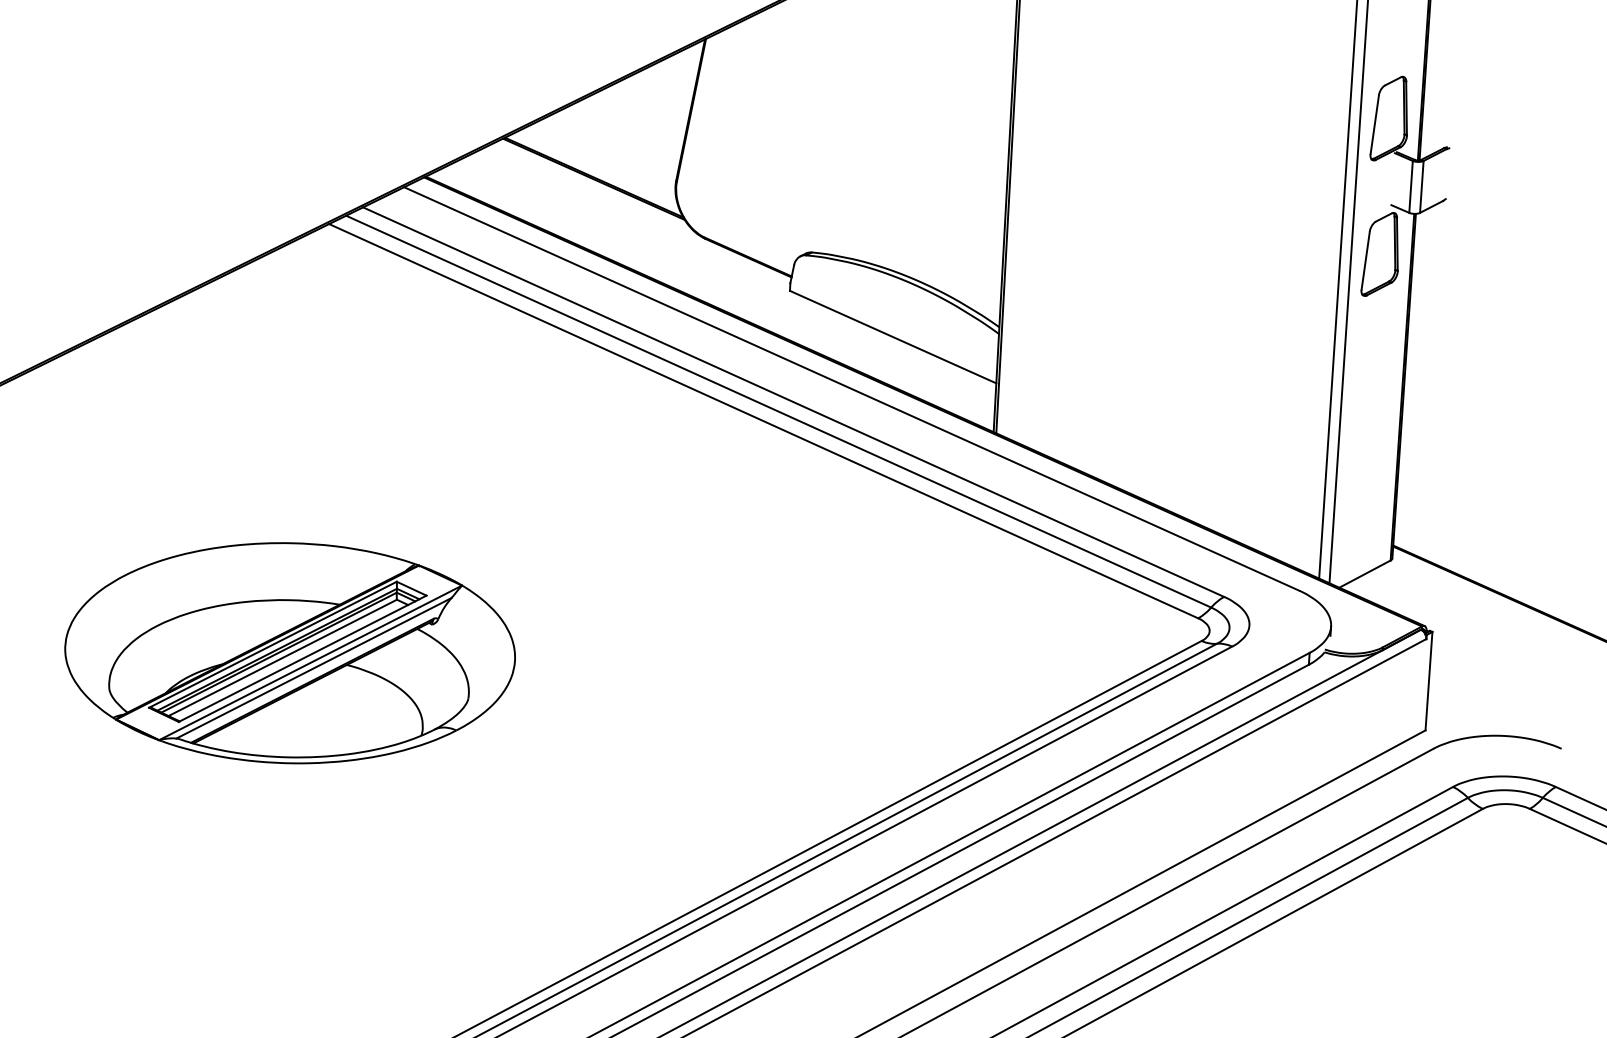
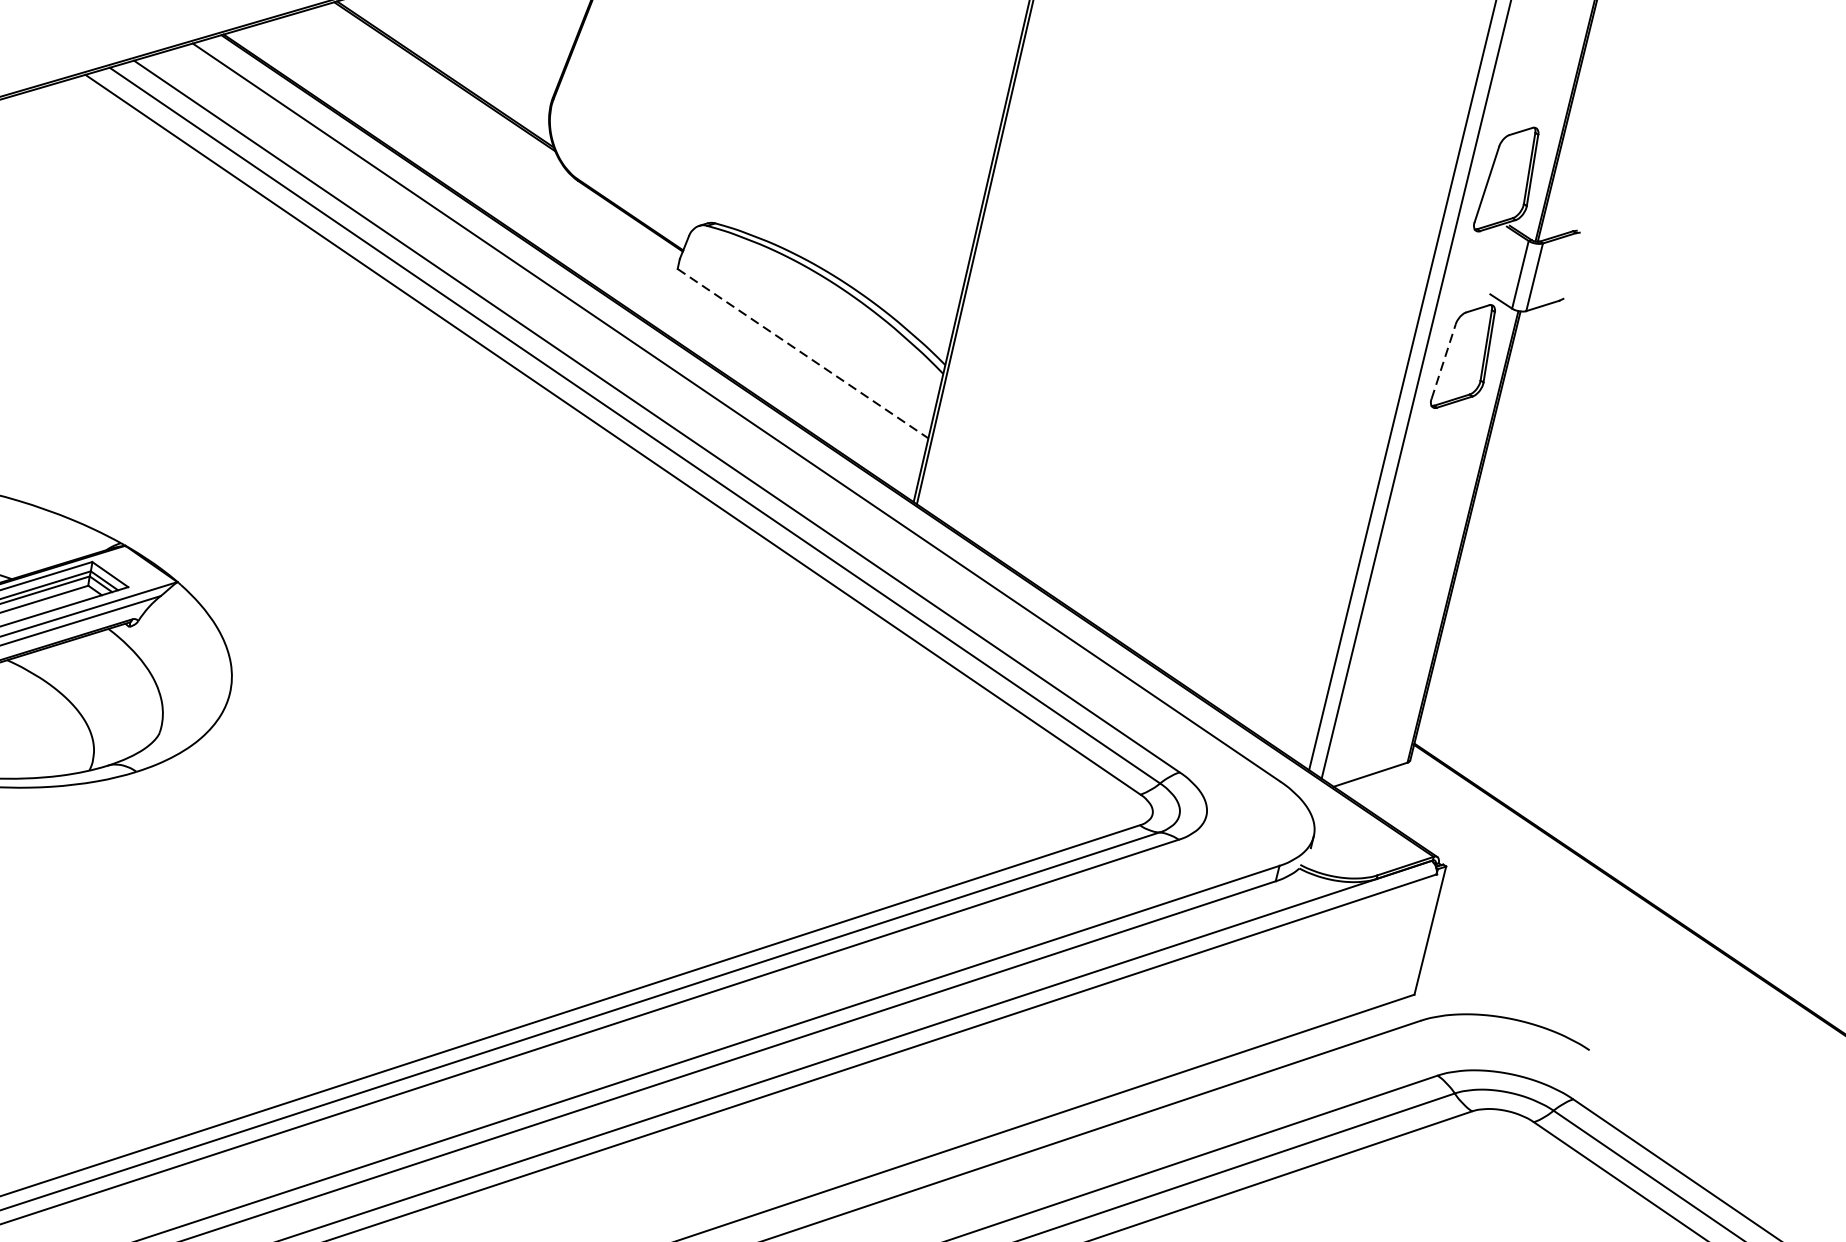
line: (1365, 260) -> (1443, 361), solid -> dashed
line: (893, 337) -> (803, 354), solid -> dashed

